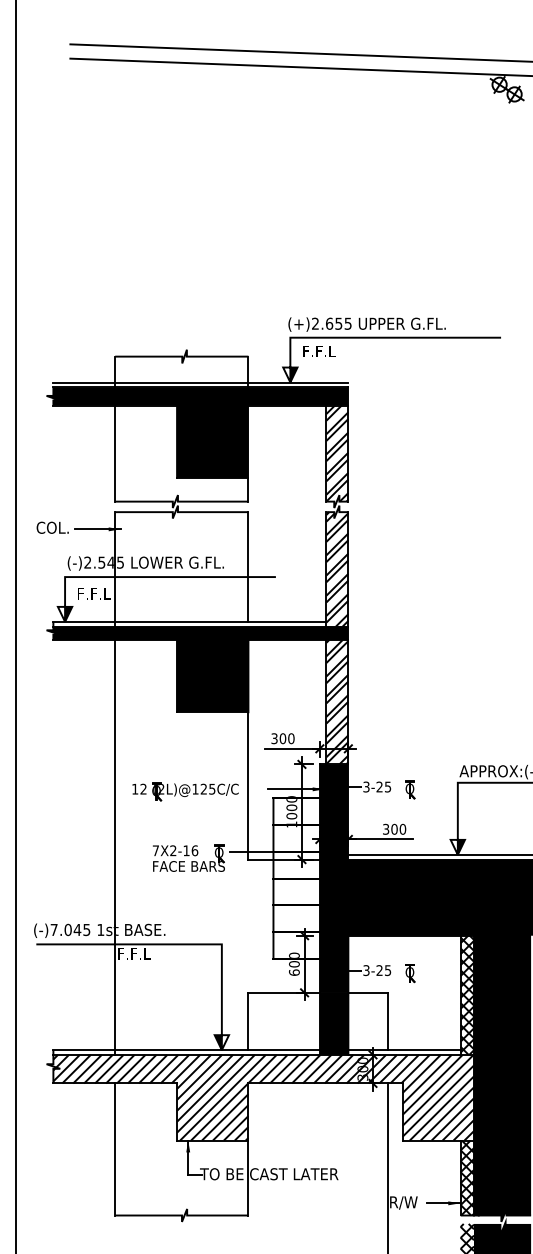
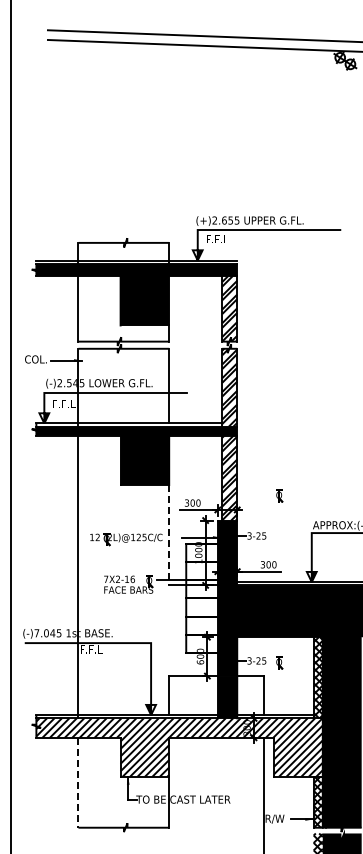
line: (248, 786) -> (169, 535), solid -> dashed
part: (410, 789) -> (279, 495), moved
line: (115, 1149) -> (78, 782), solid -> dashed

